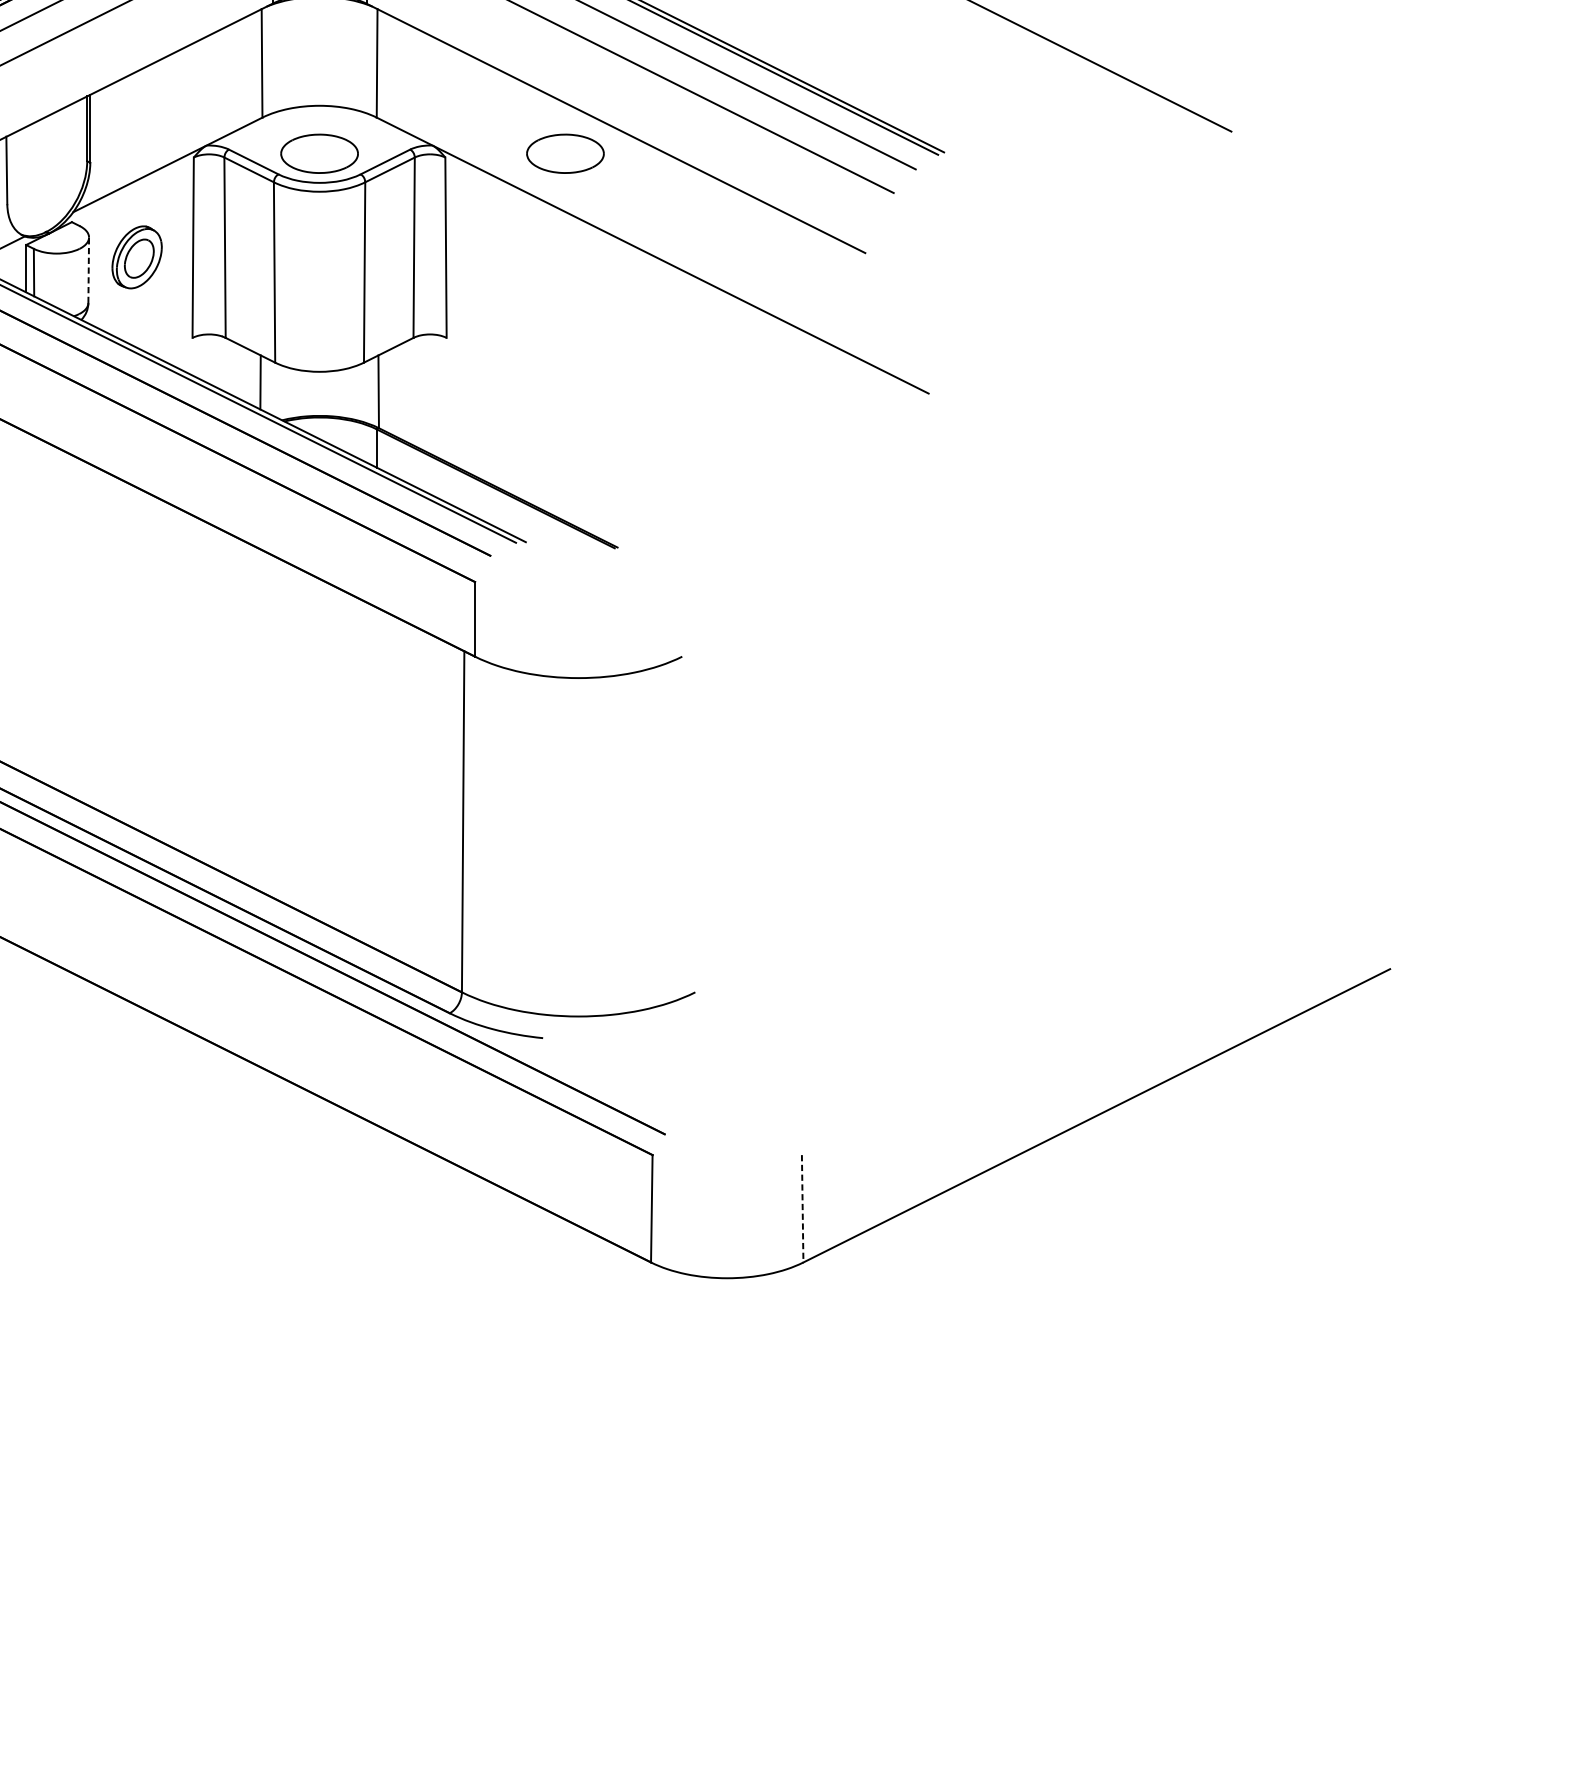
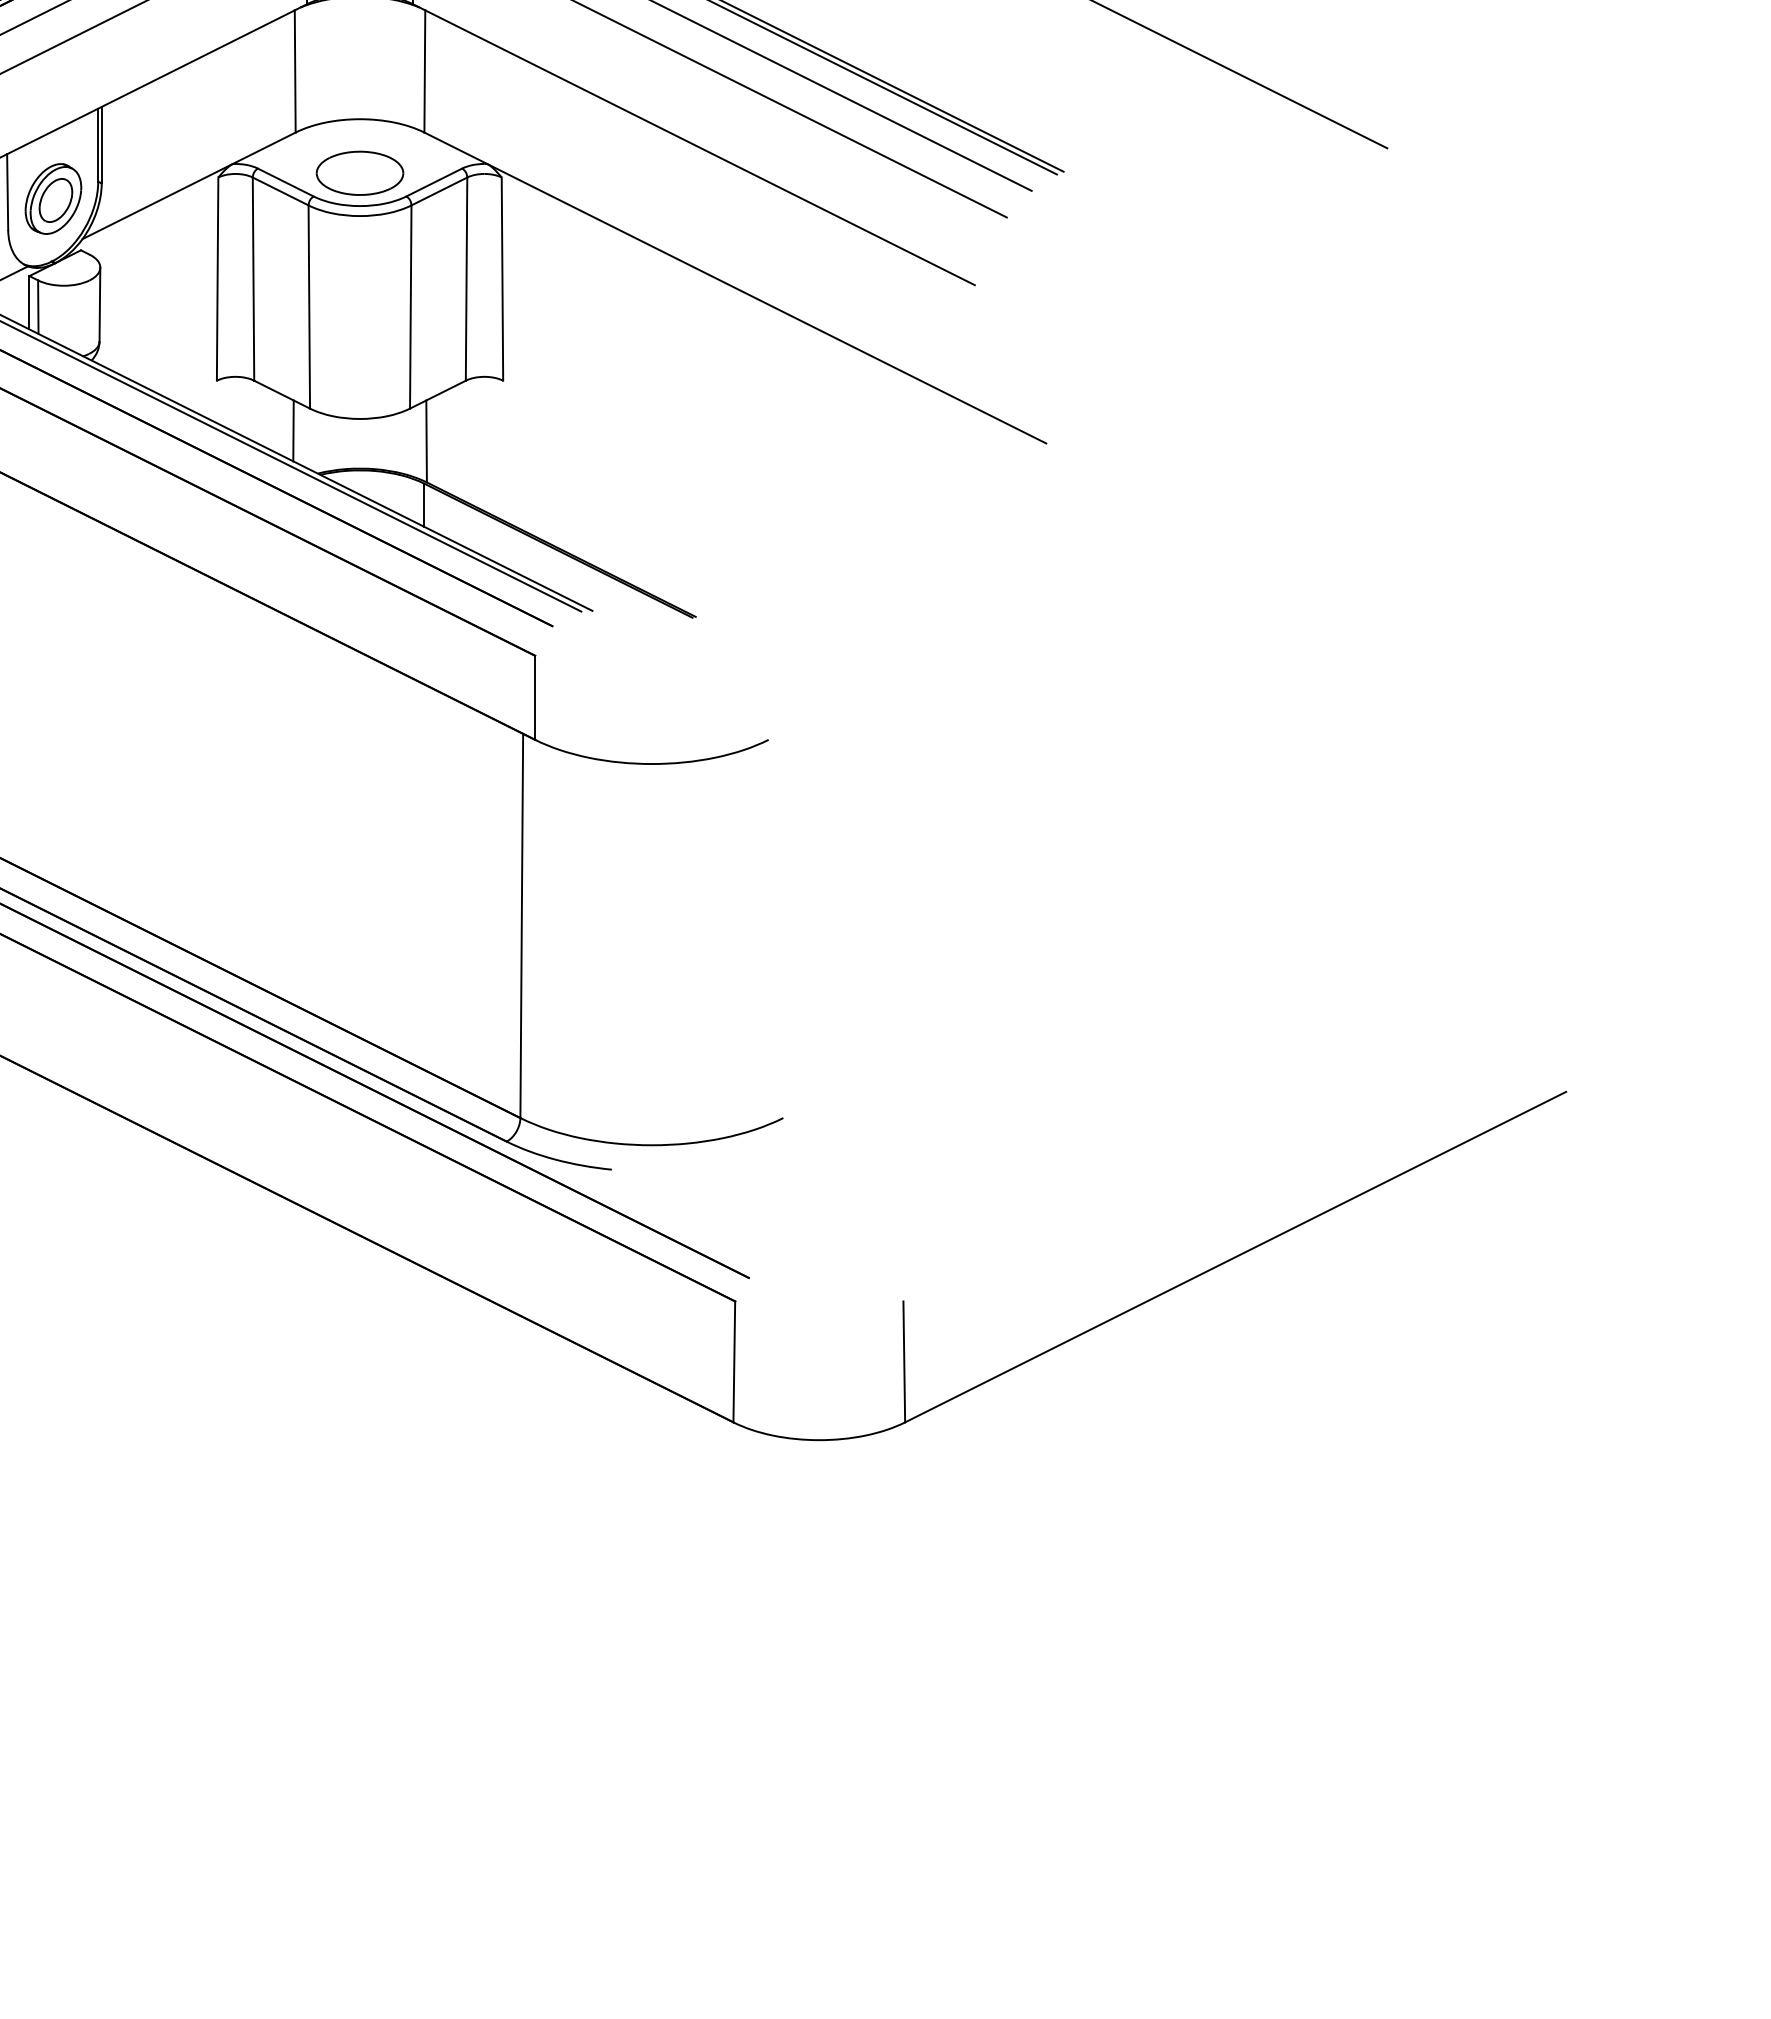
part: (564, 153) -> (636, 172), removed
part: (137, 256) -> (53, 198), moved
line: (88, 270) -> (99, 304), dashed -> solid
line: (802, 1209) -> (904, 1362), dashed -> solid

